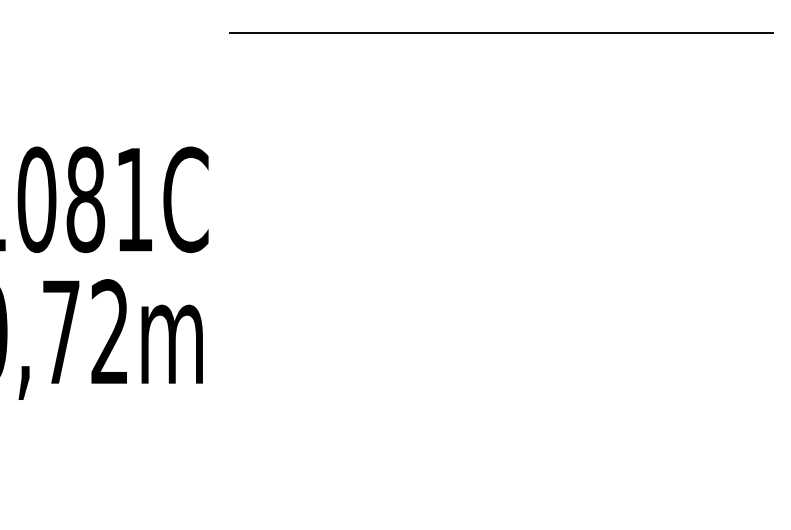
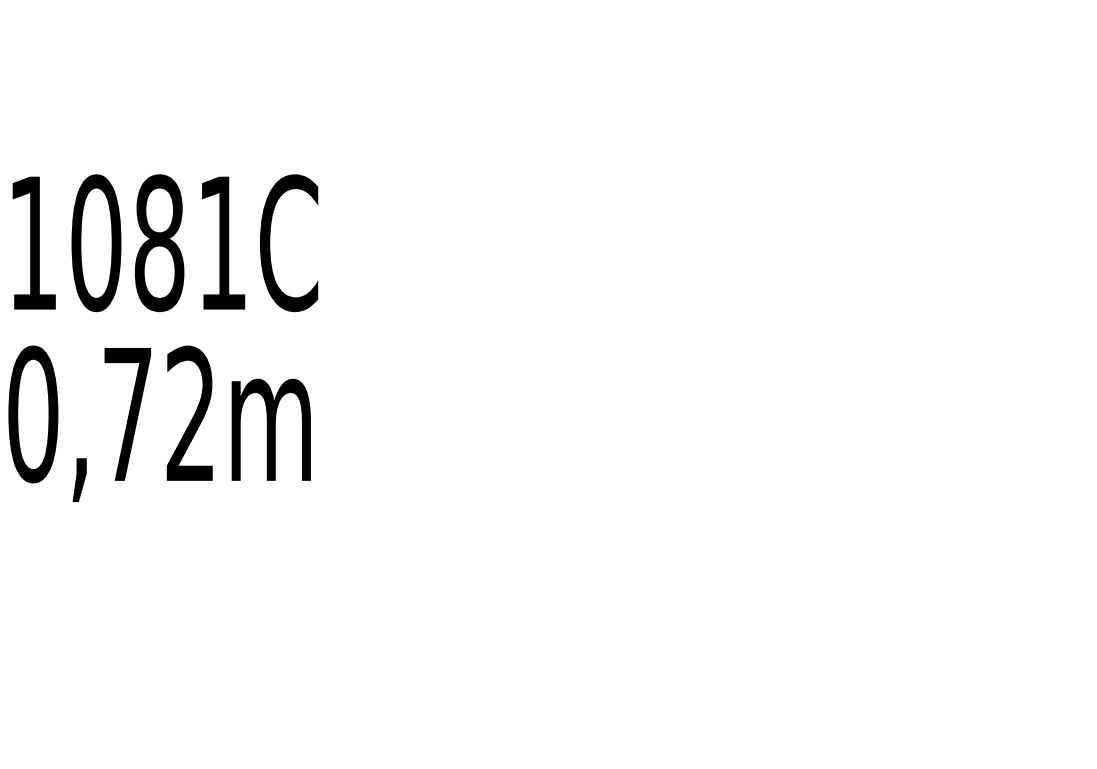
line: (501, 32) -> (696, 27), removed

